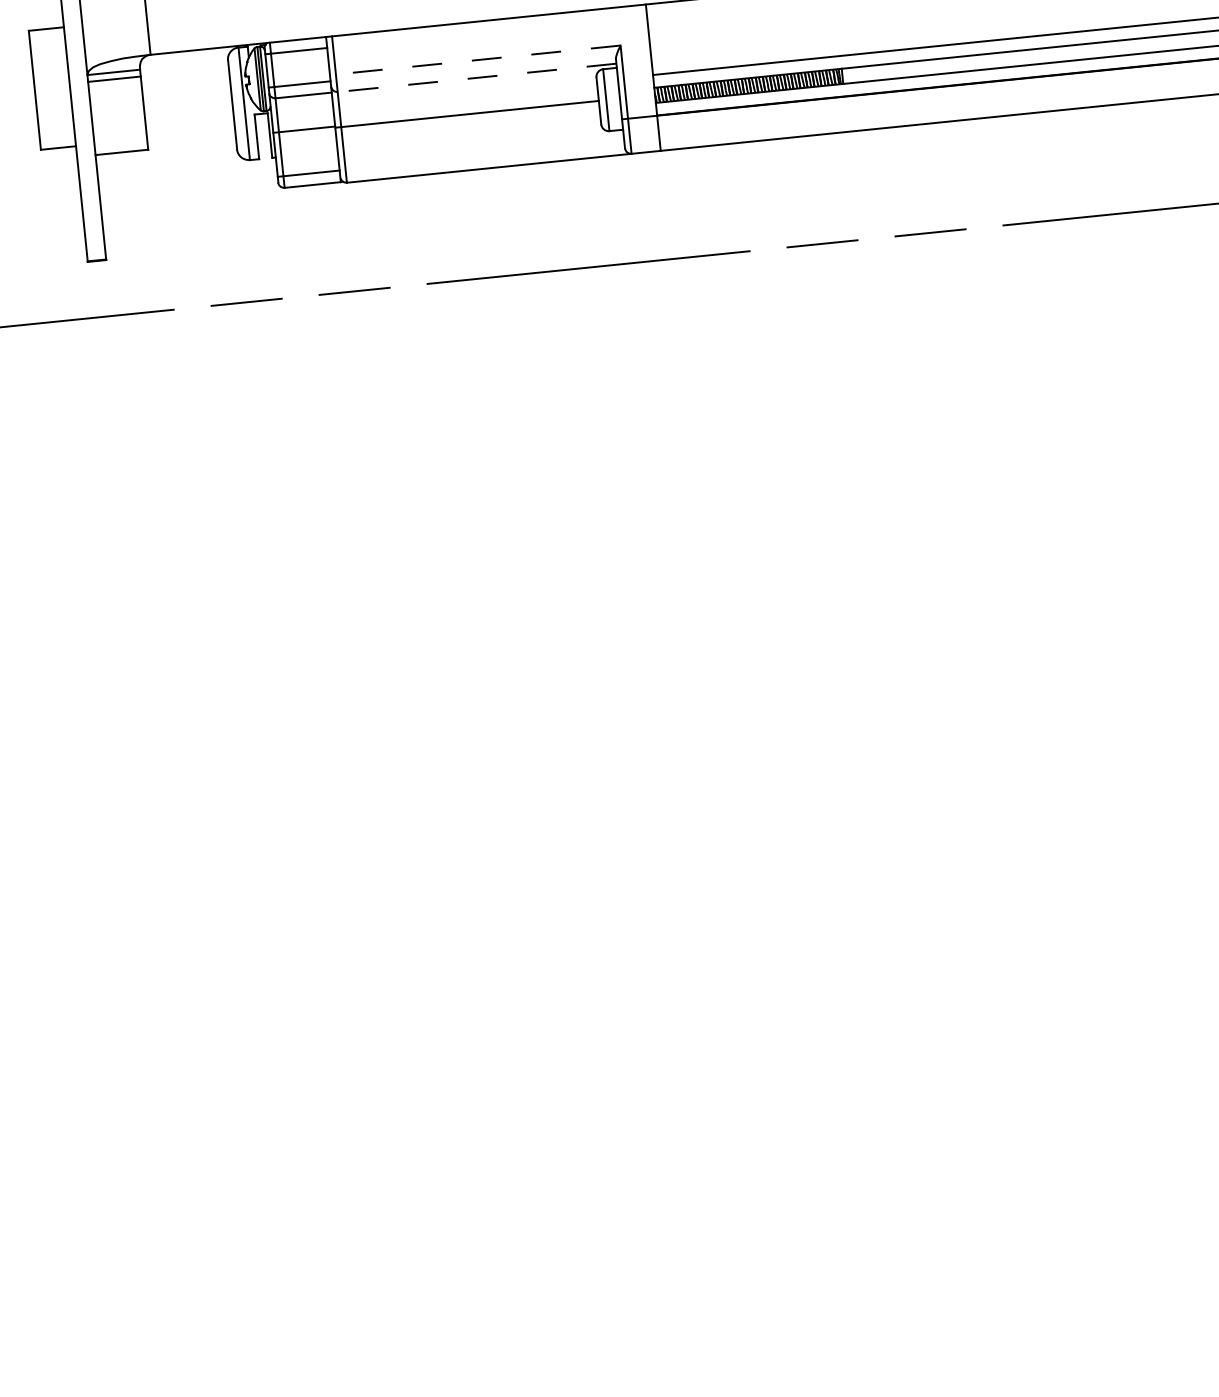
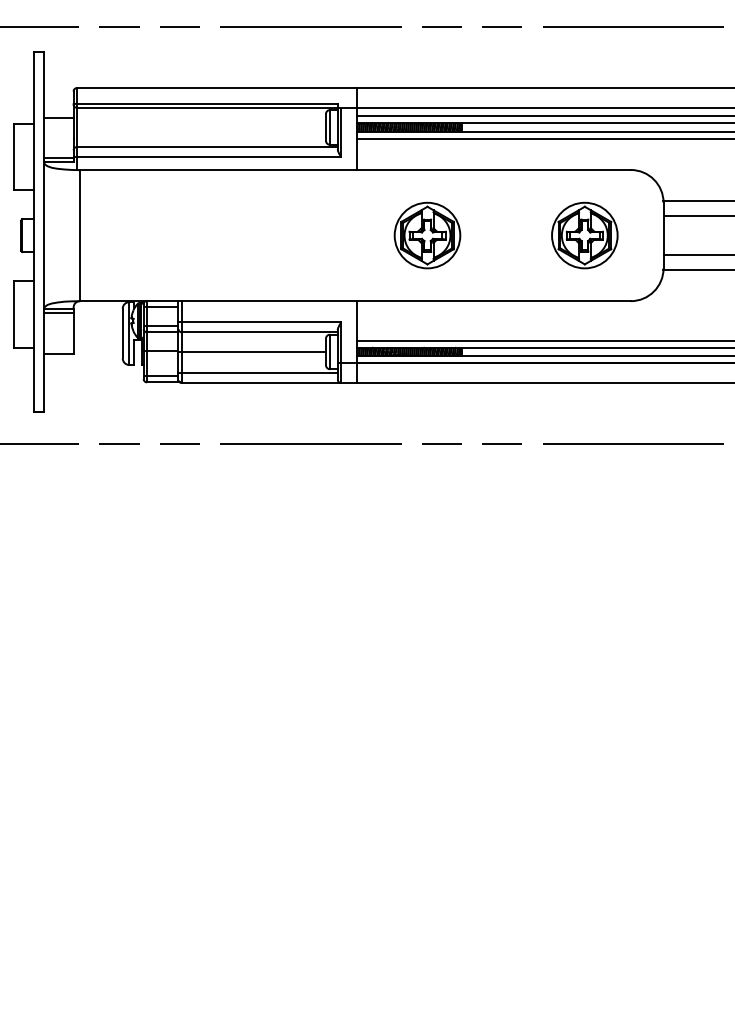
line: (474, 60) -> (259, 322), dashed -> solid
line: (476, 78) -> (259, 332), dashed -> solid
line: (480, 151) -> (257, 373), added

